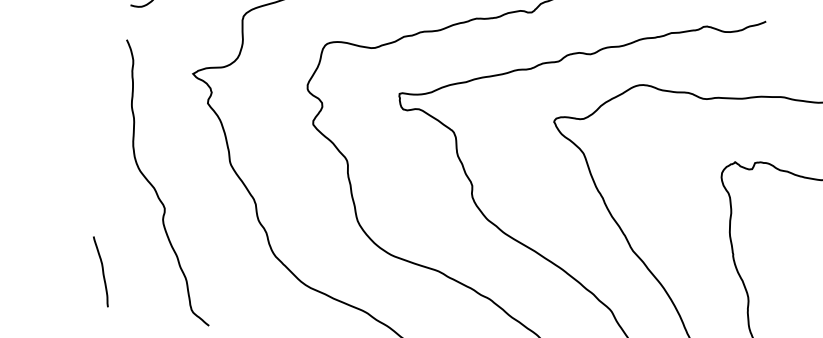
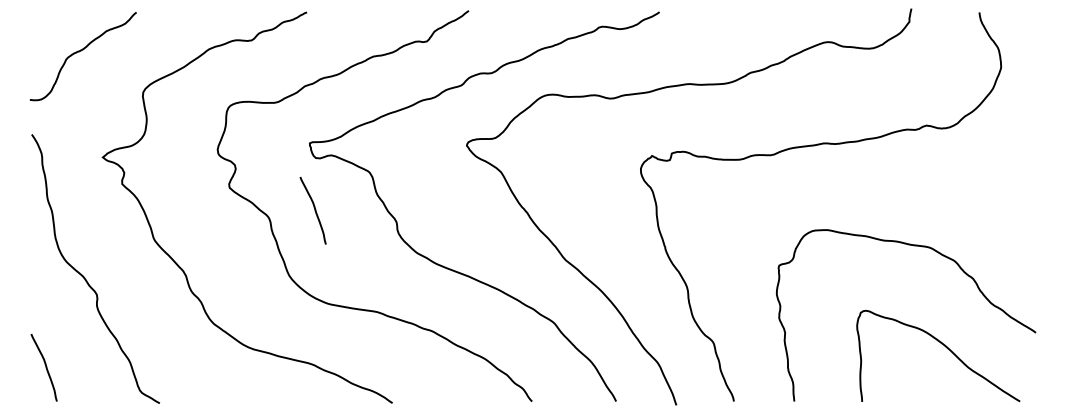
curve: (393, 160) -> (314, 210), added

